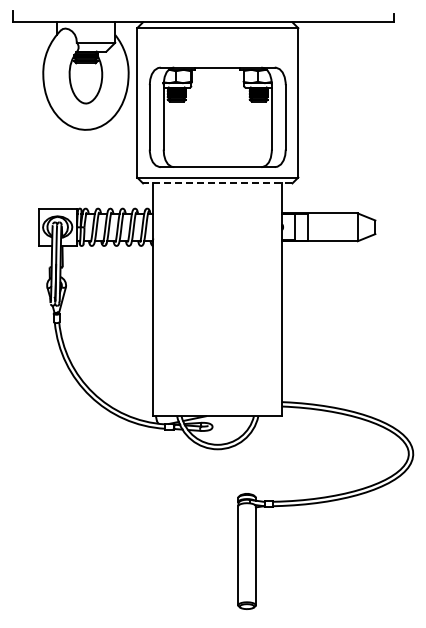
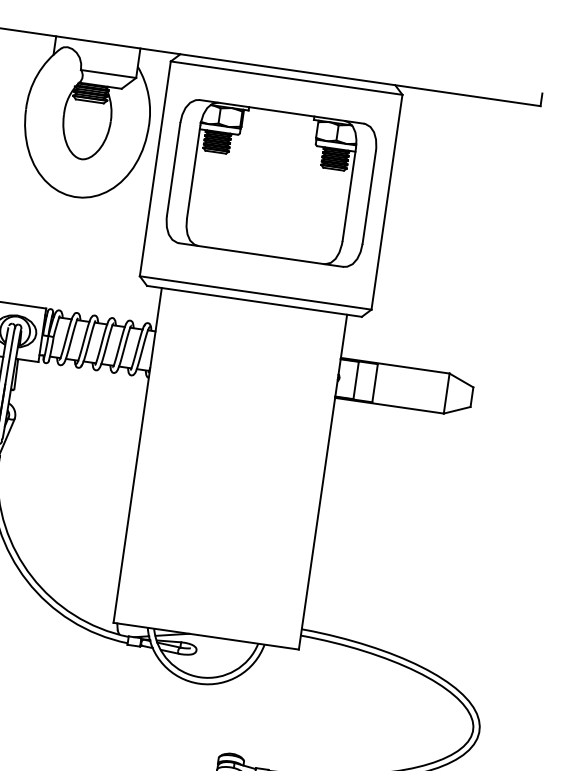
part: (217, 116) -> (271, 182), moved
line: (217, 183) -> (254, 301), dashed -> solid

